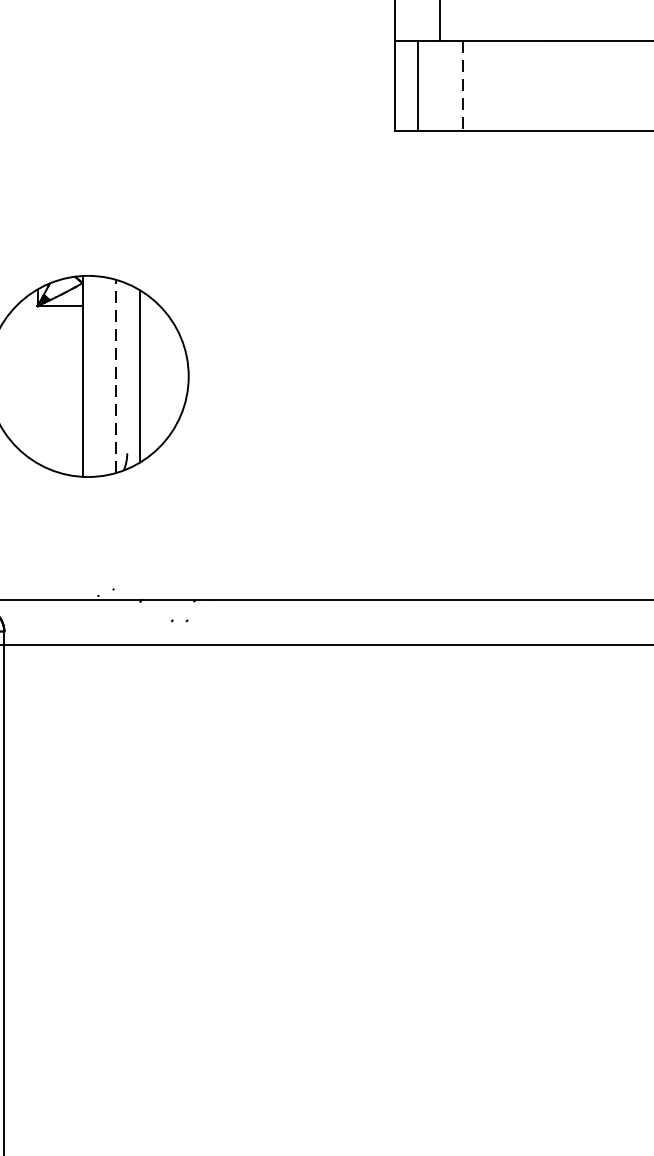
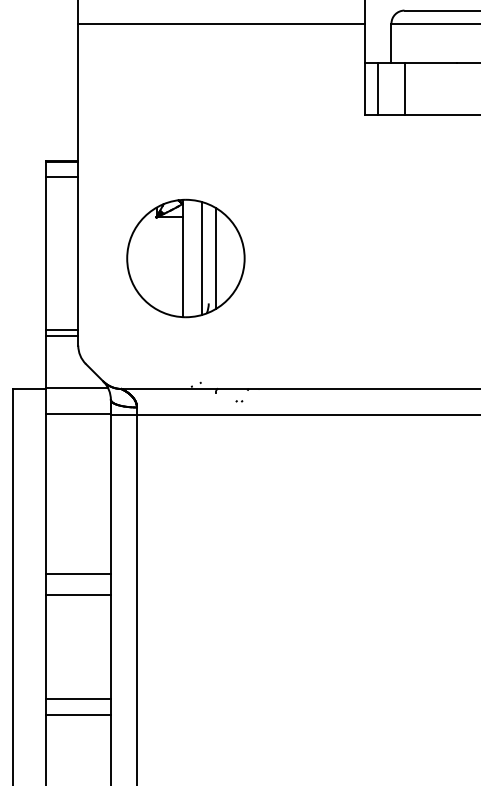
line: (462, 86) -> (404, 89), dashed -> solid
line: (116, 376) -> (202, 258), dashed -> solid
part: (179, 621) -> (239, 401), size x0.62

